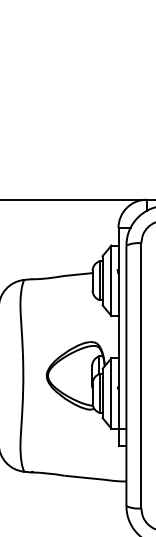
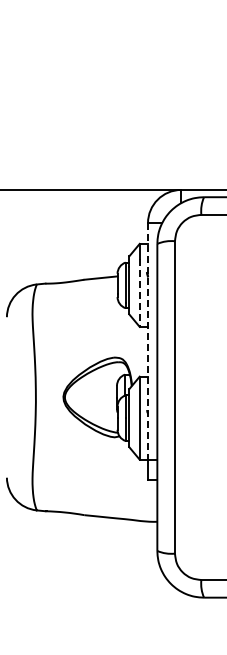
line: (111, 287) -> (139, 293), solid -> dashed
line: (118, 328) -> (148, 341), solid -> dashed

